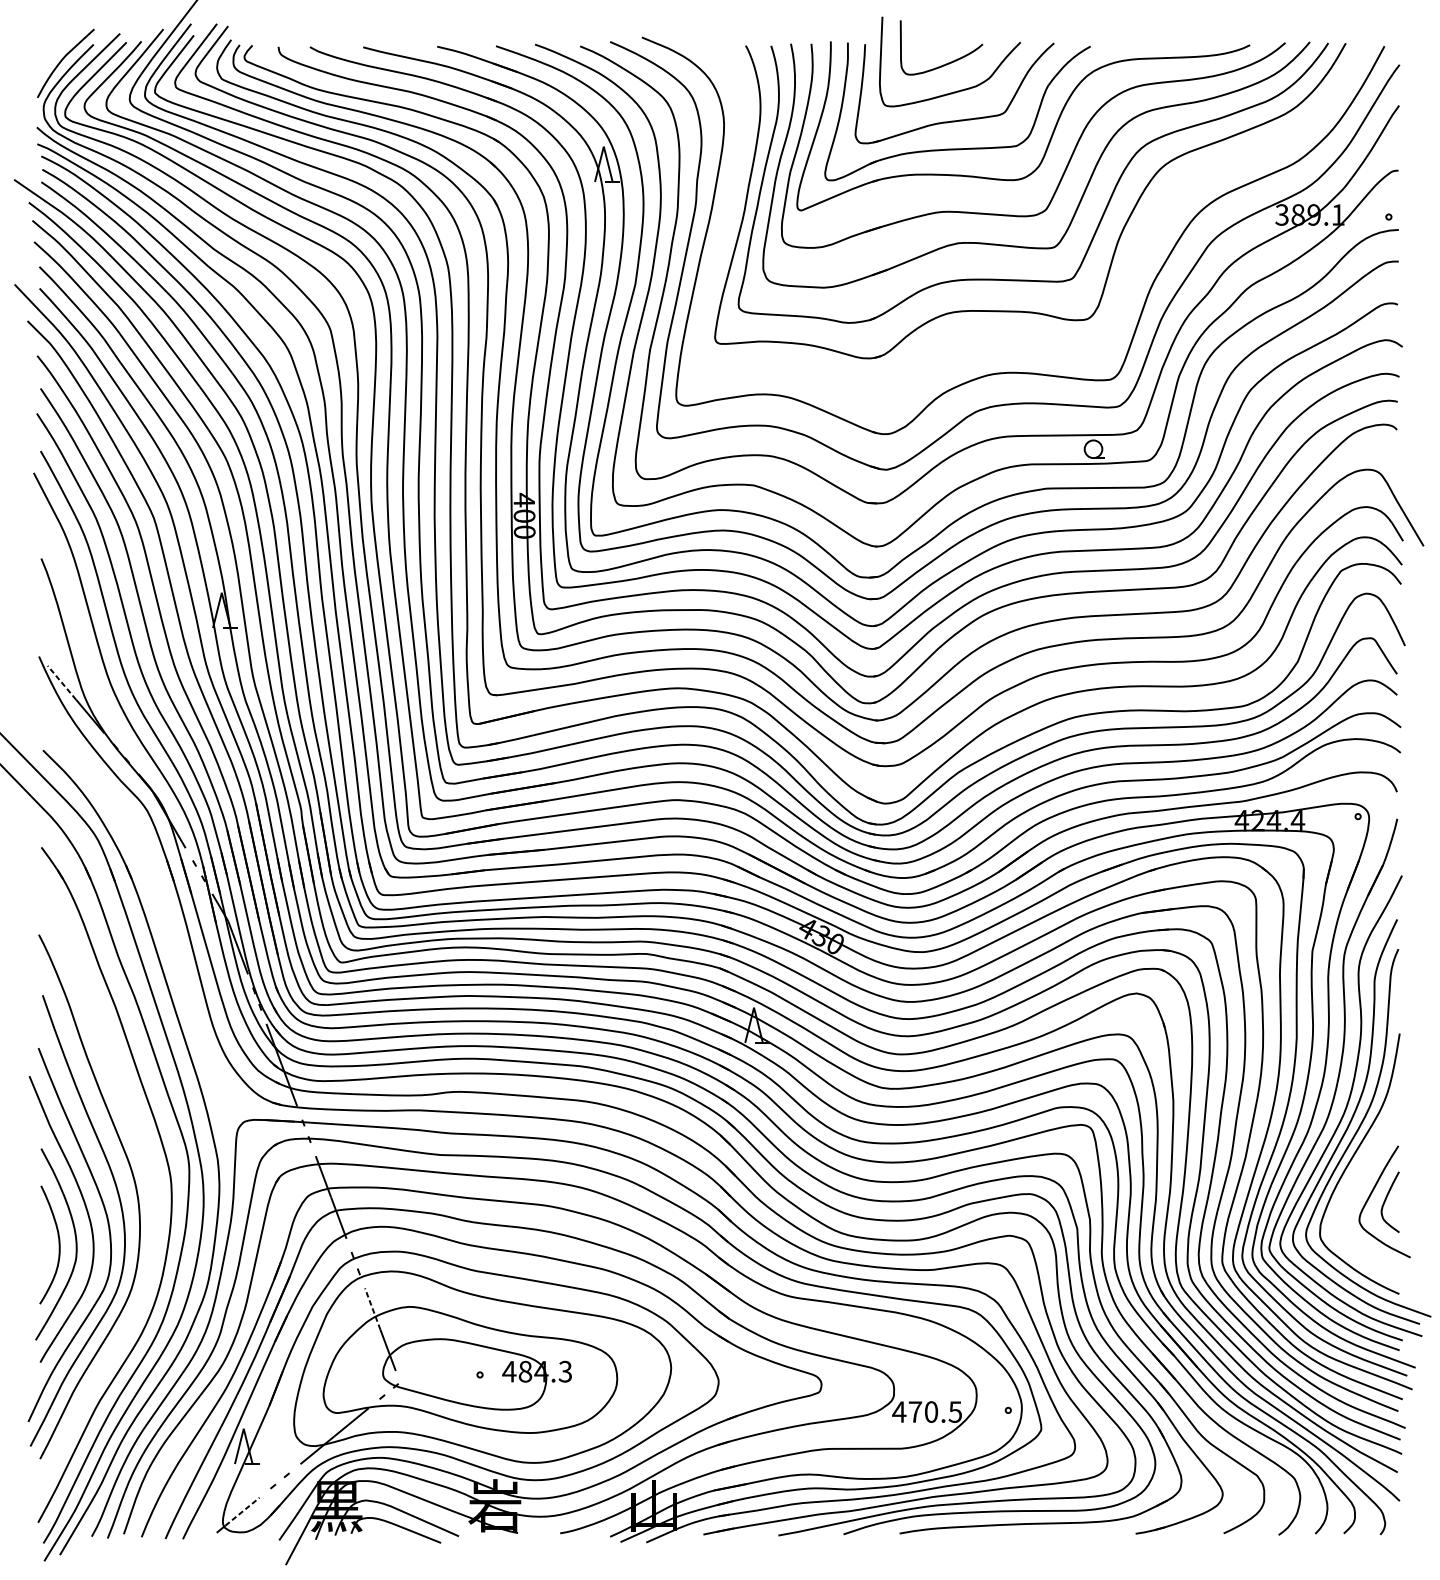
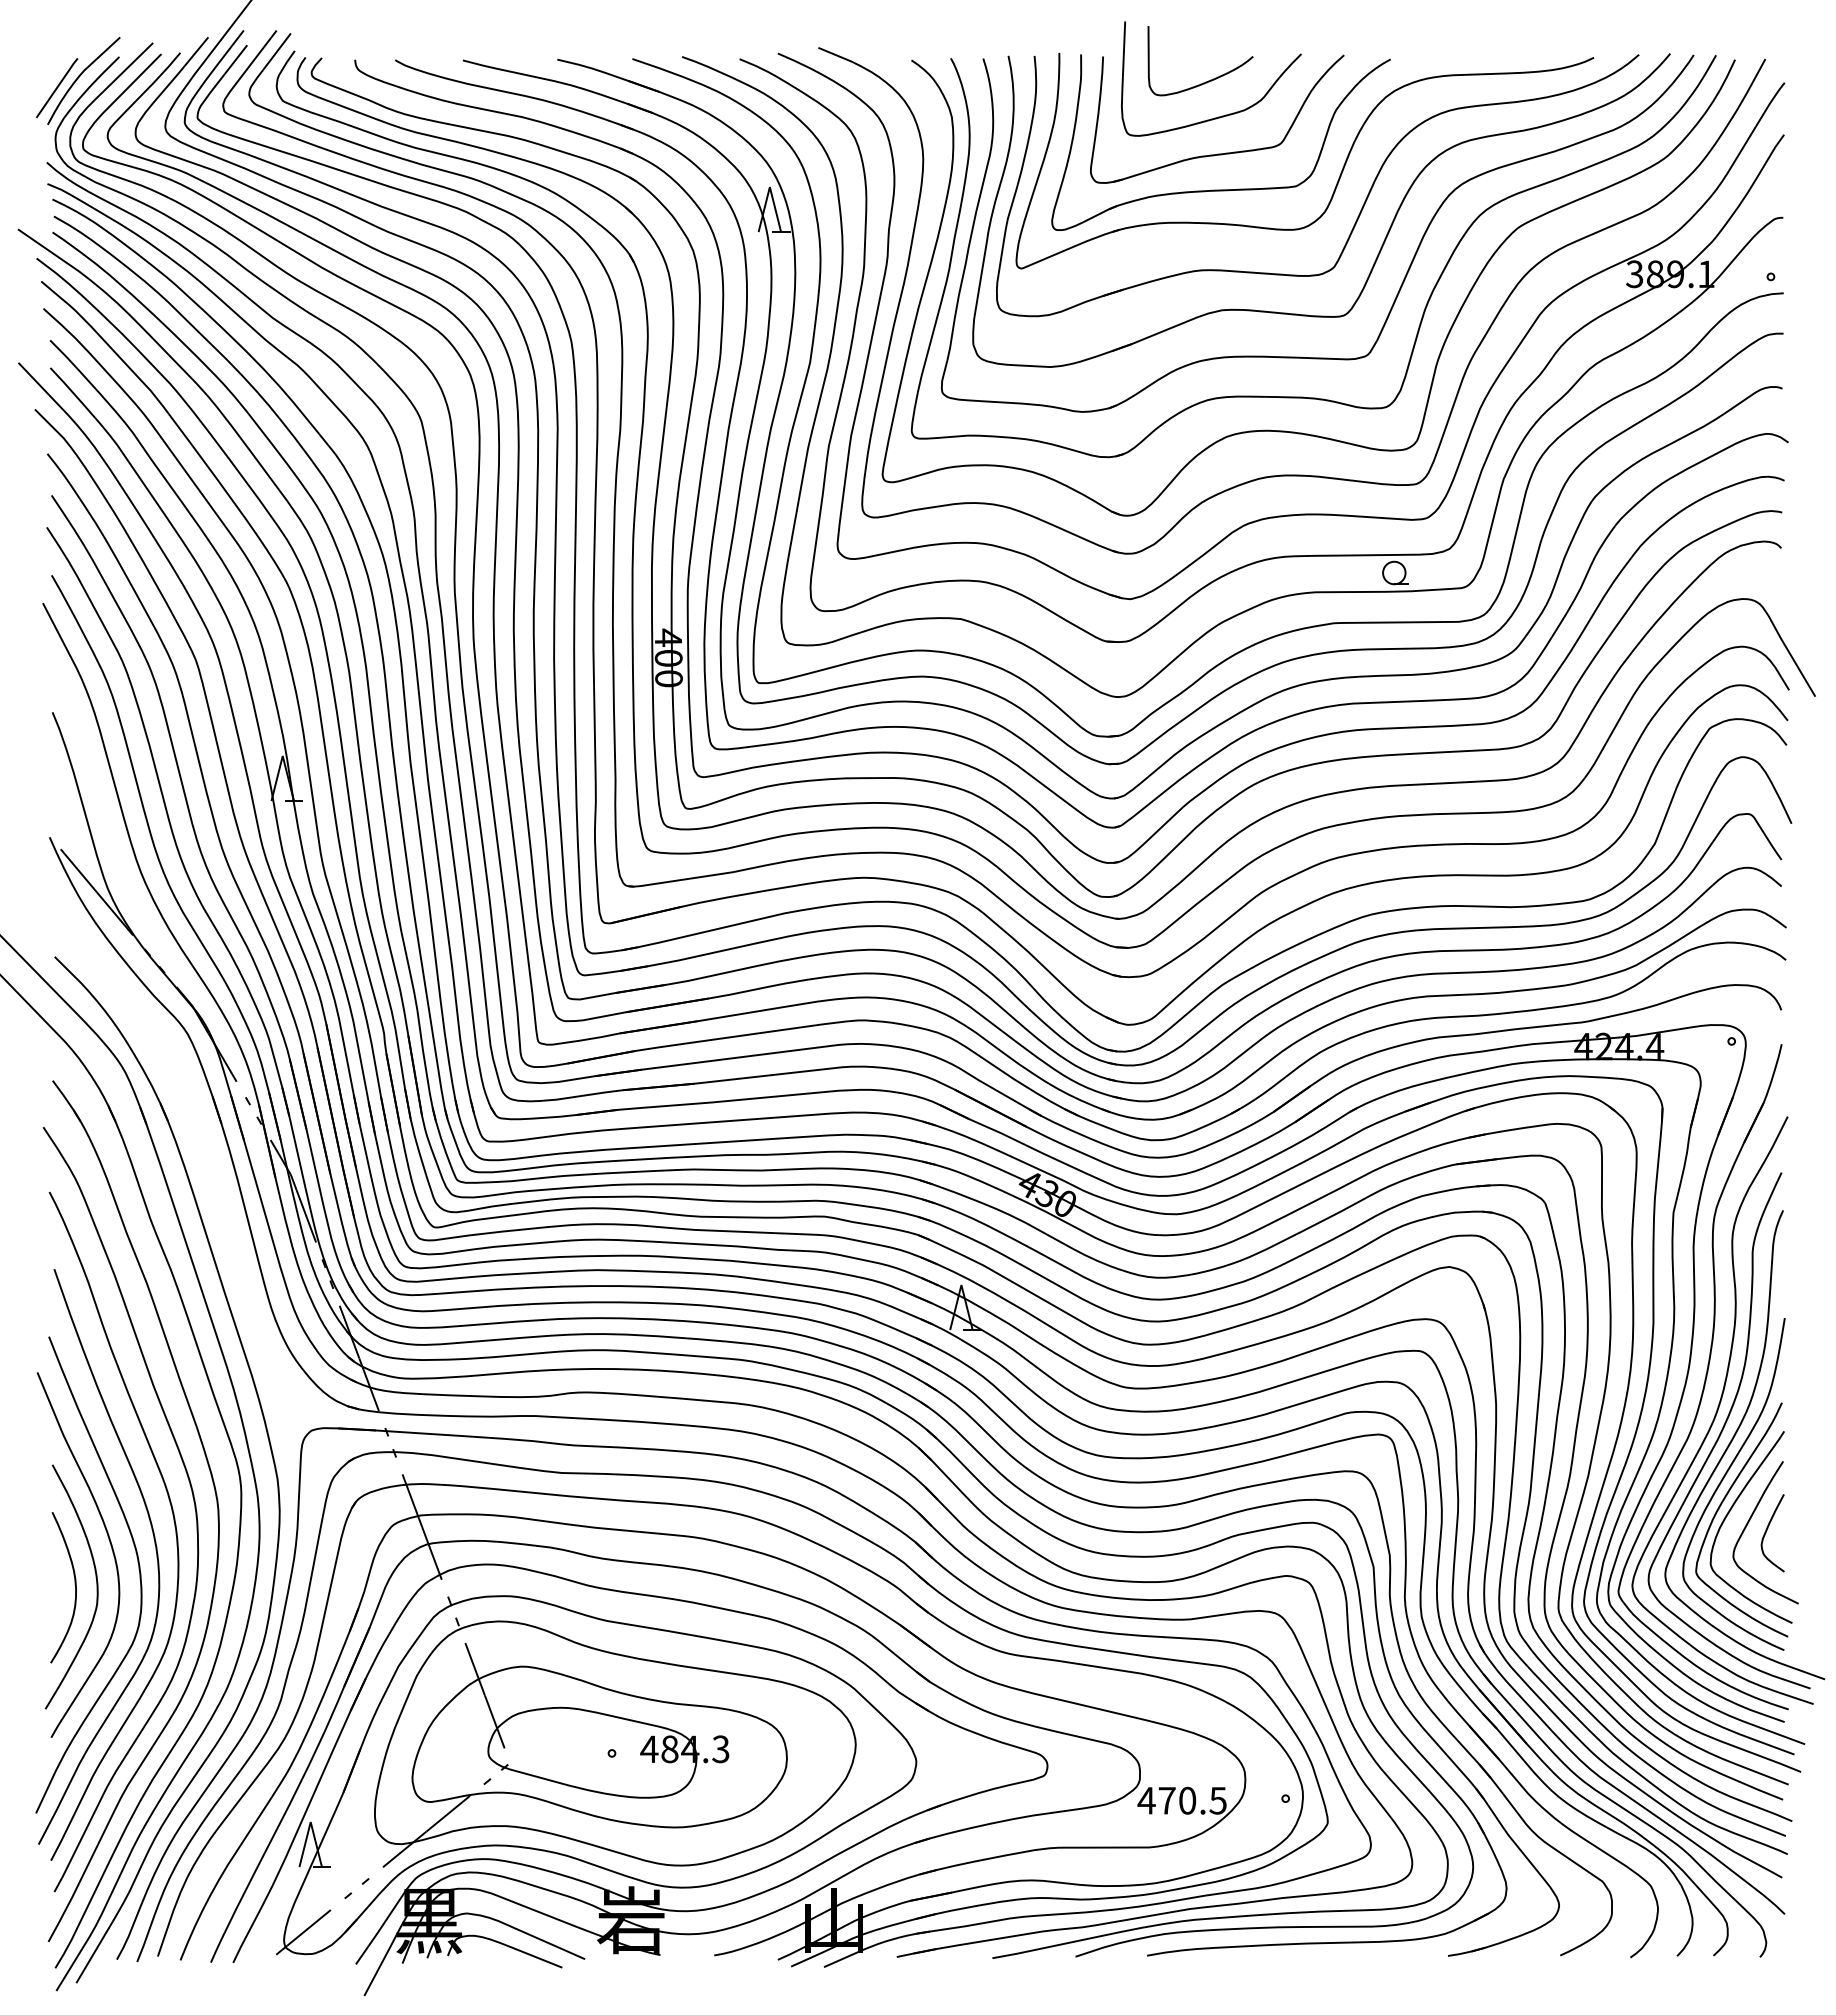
line: (45, 69) -> (57, 88), added
part: (1015, 338) -> (1294, 431), added
line: (61, 682) -> (78, 870), dashed -> solid
curve: (151, 1174) -> (192, 1497), added
part: (1356, 1186) -> (1729, 1513), added
line: (372, 1308) -> (475, 1668), dashed -> solid
line: (242, 1511) -> (309, 1927), dashed -> solid

